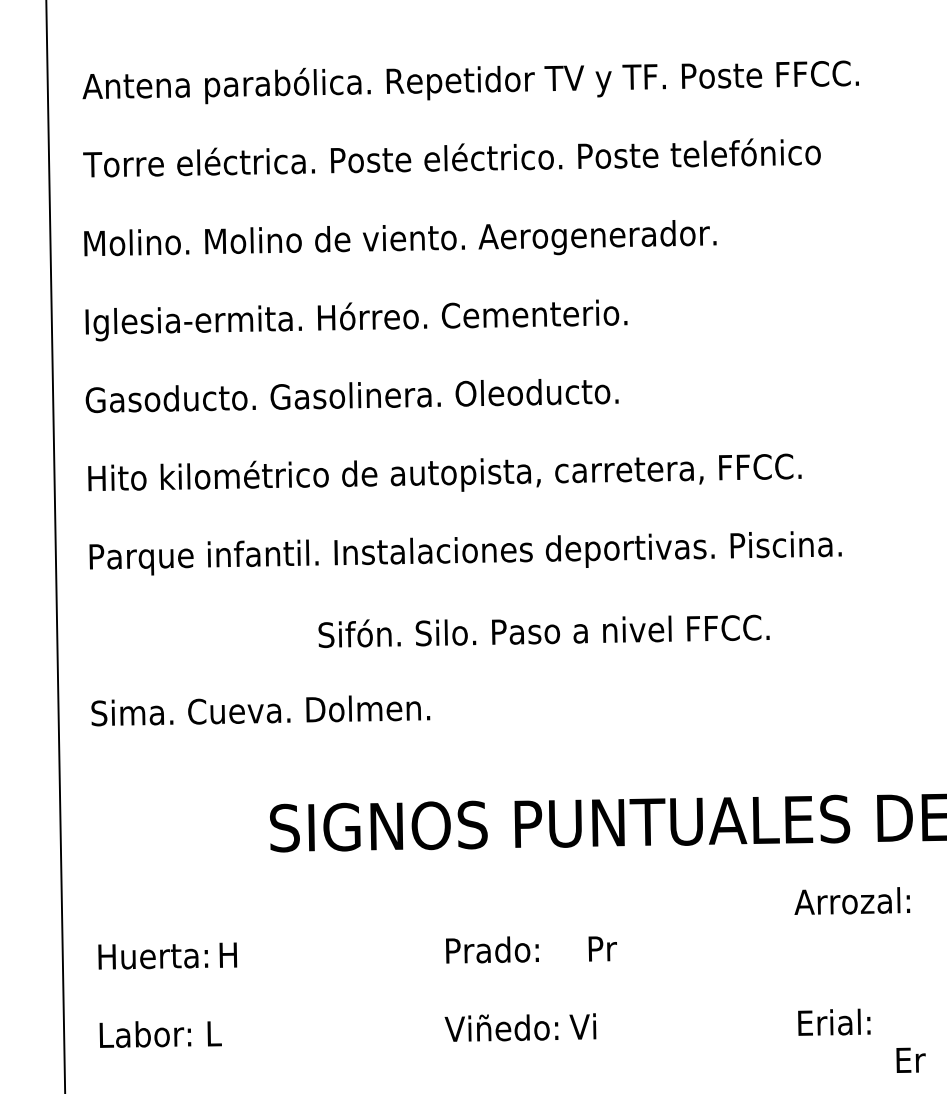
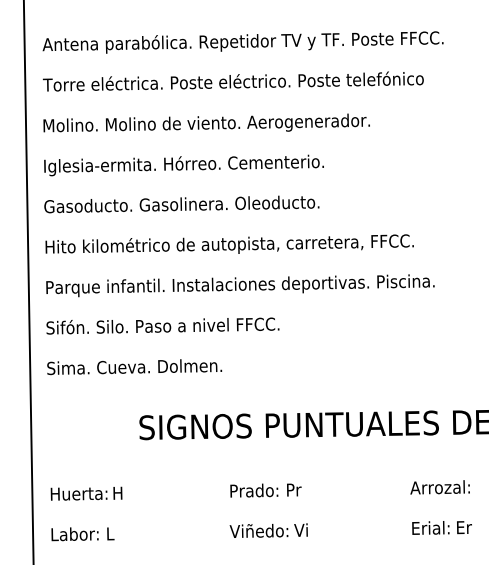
text: (543, 630) -> (162, 325), moved
text: (851, 901) -> (439, 487), moved
text: (603, 947) -> (294, 489), moved
text: (911, 1060) -> (464, 527), moved

